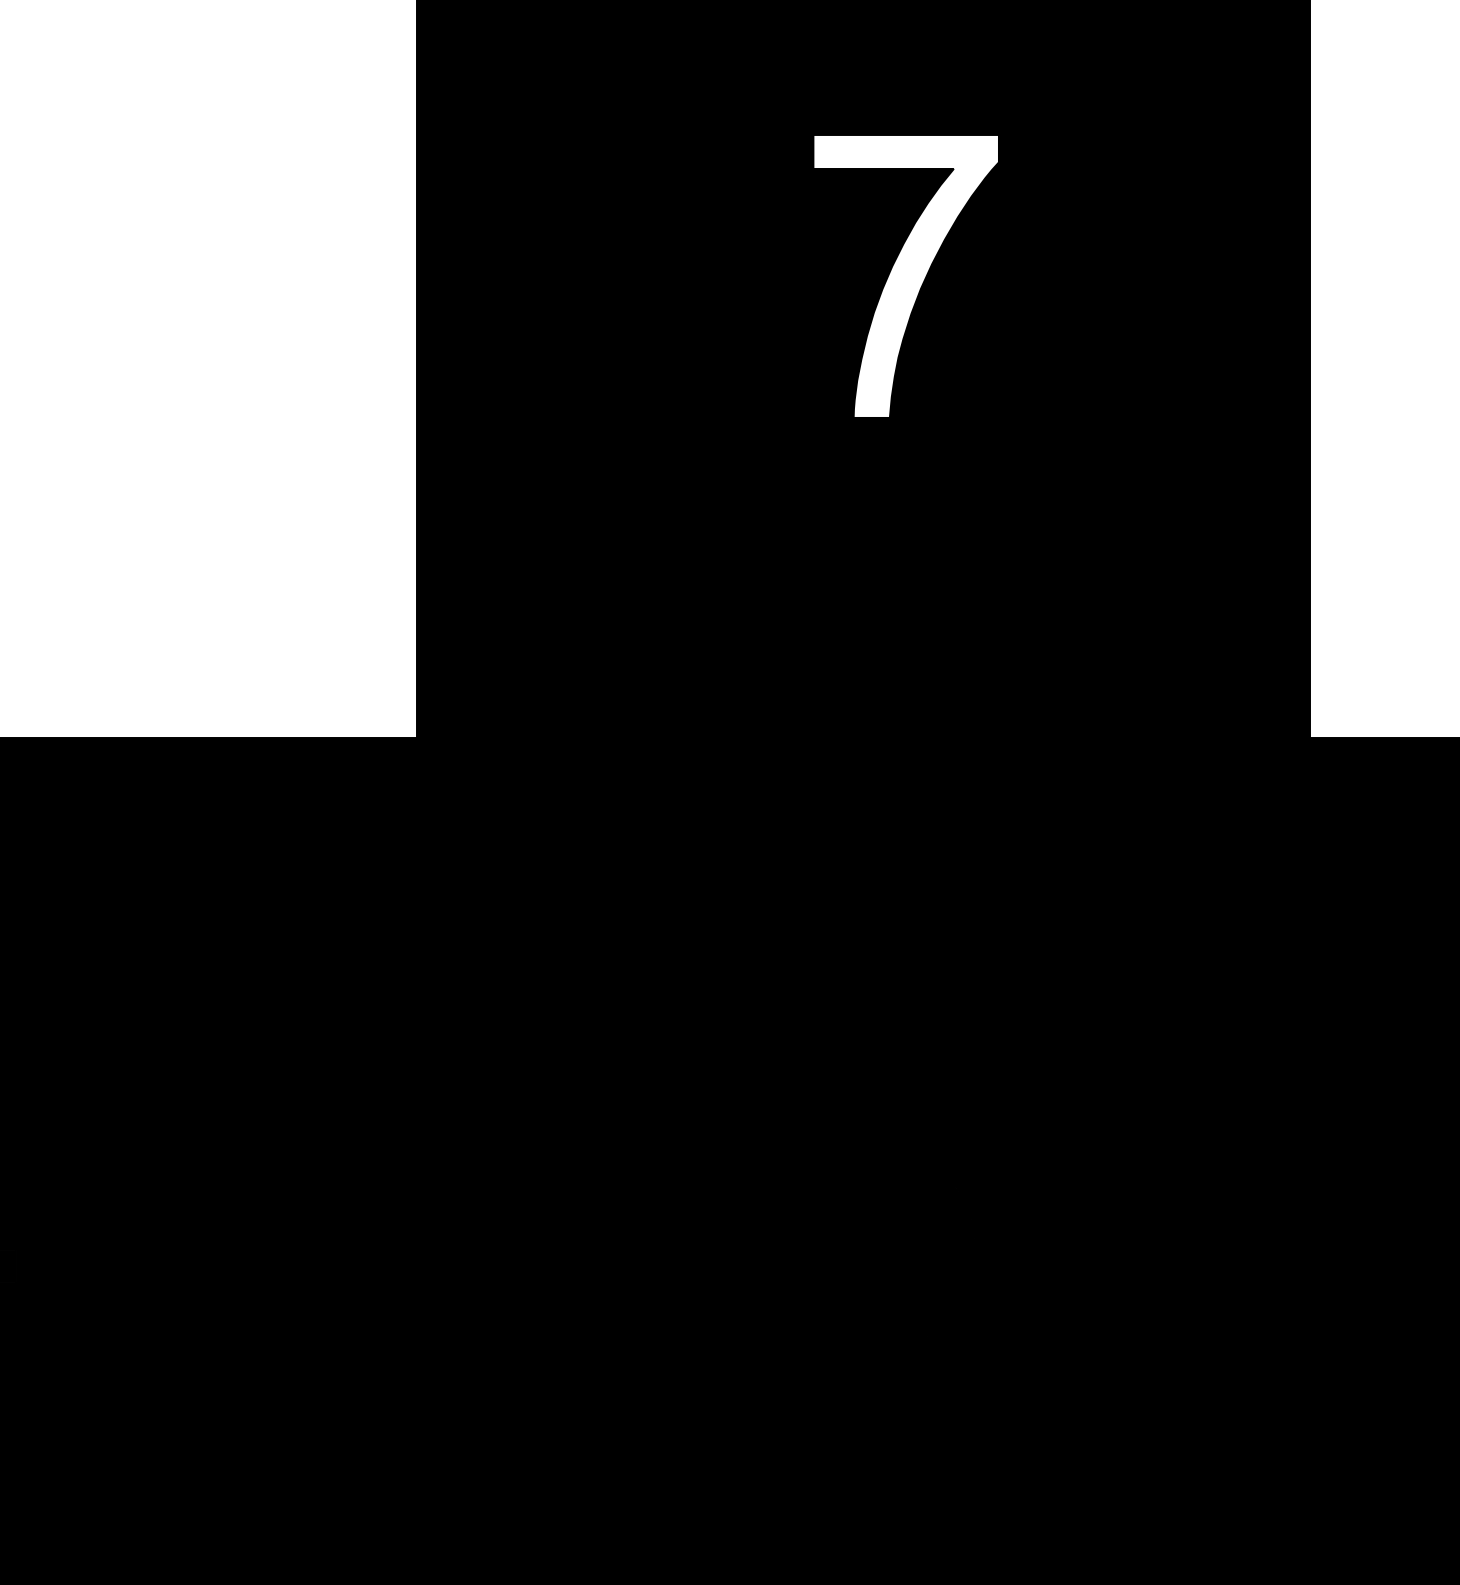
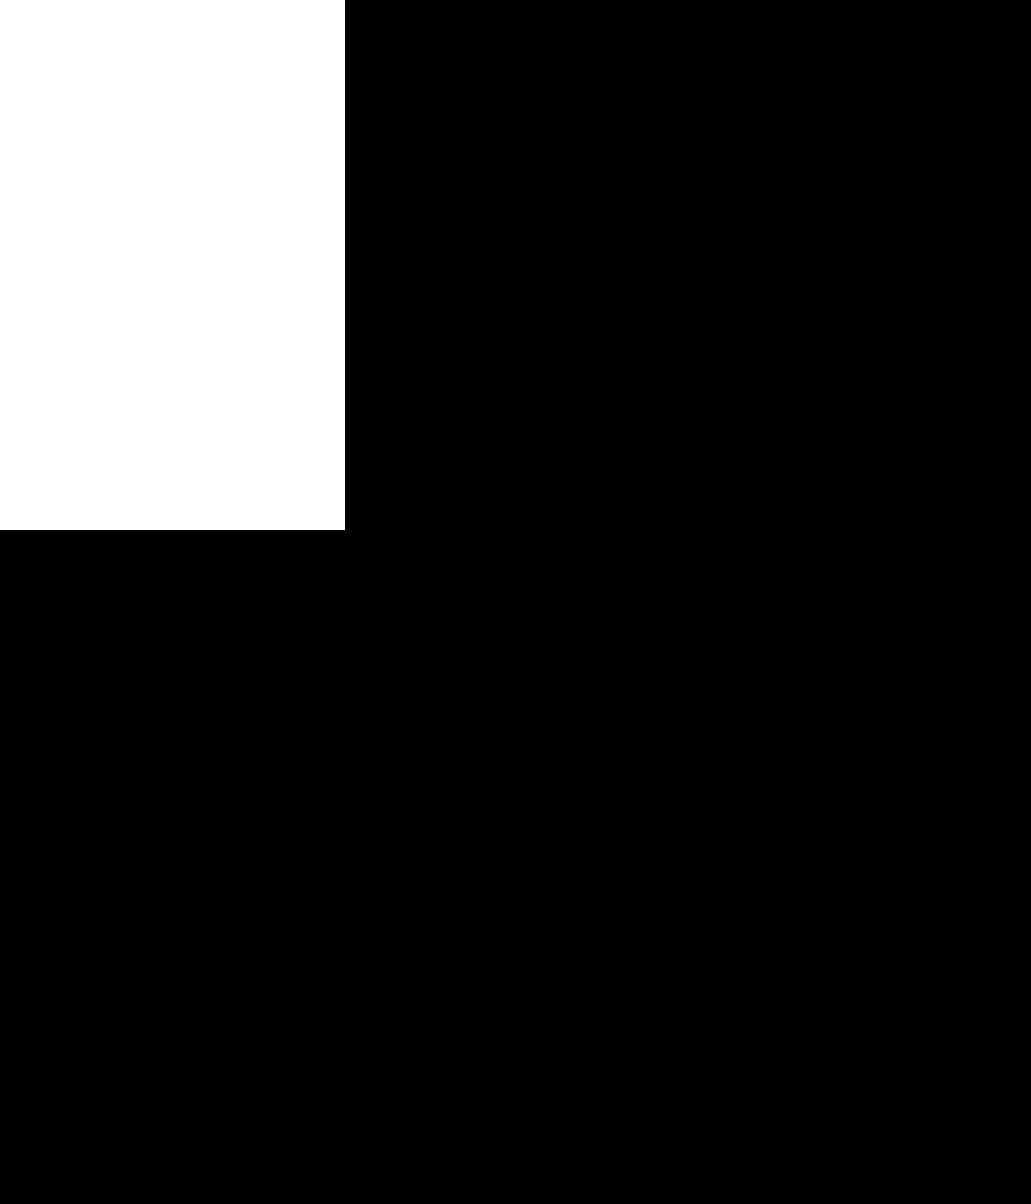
fill: (905, 276) -> (724, 175), added

